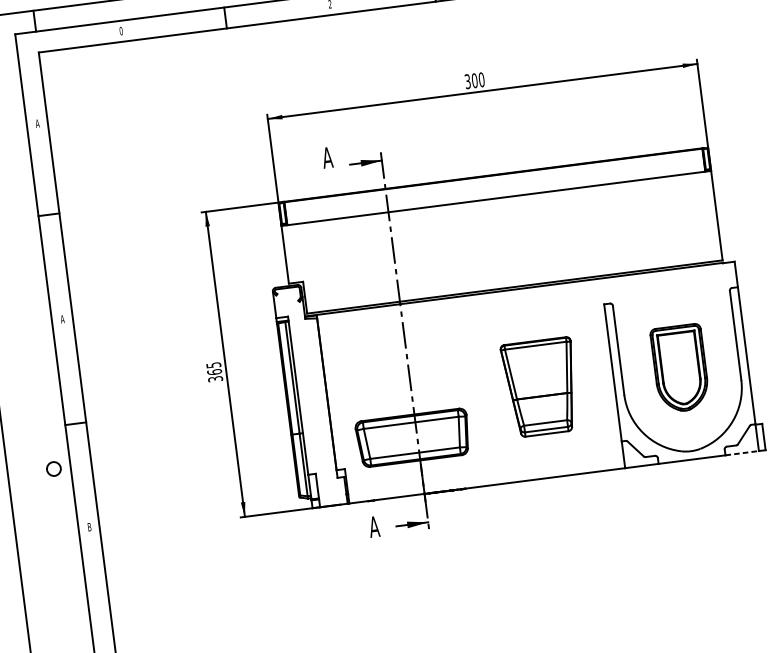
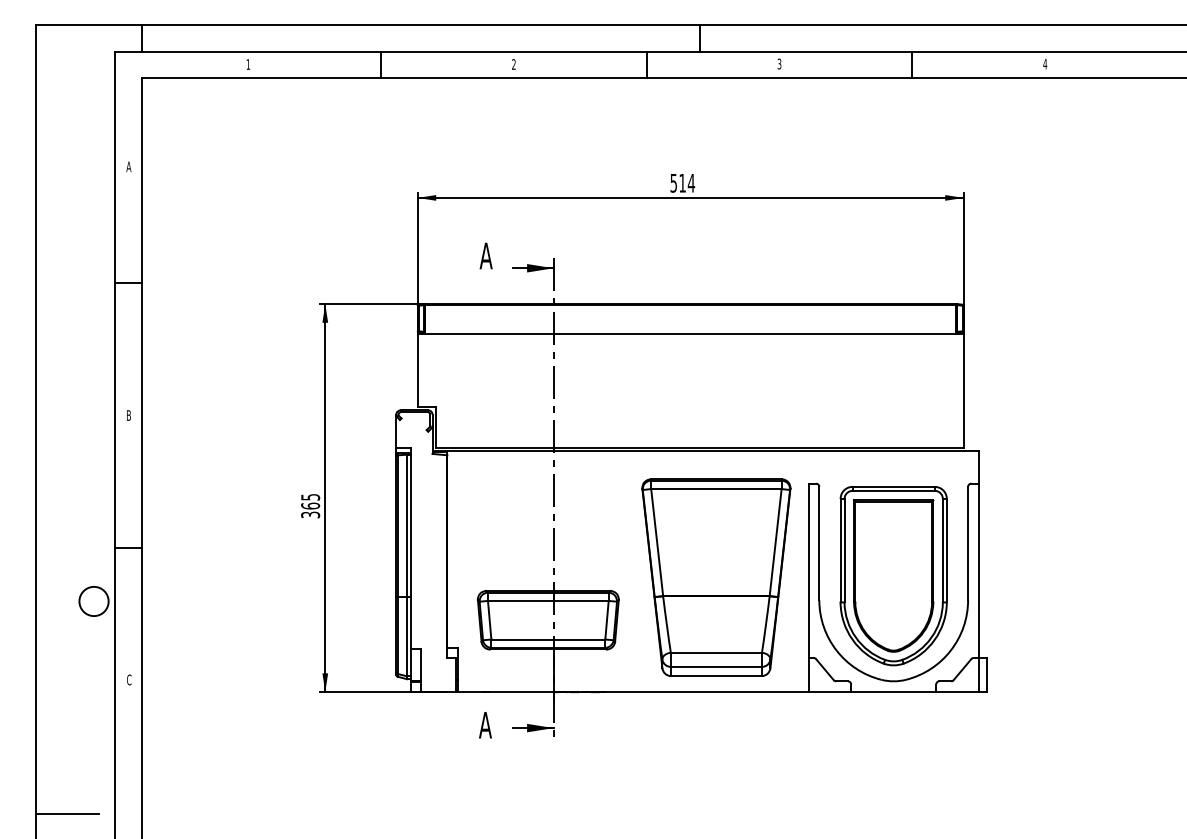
text: (121, 31) -> (248, 64), 0 -> 1
text: (474, 80) -> (682, 182), 300 -> 514
text: (62, 319) -> (128, 415), A -> B
part: (680, 368) -> (893, 576), size x1.67
part: (541, 387) -> (716, 577), size x1.67
line: (742, 452) -> (957, 691), dashed -> solid
circle: (53, 469) -> (93, 601), size x1.67
text: (89, 526) -> (129, 679), B -> C
line: (54, 639) -> (67, 814), added

